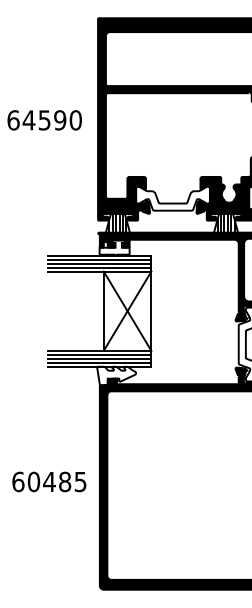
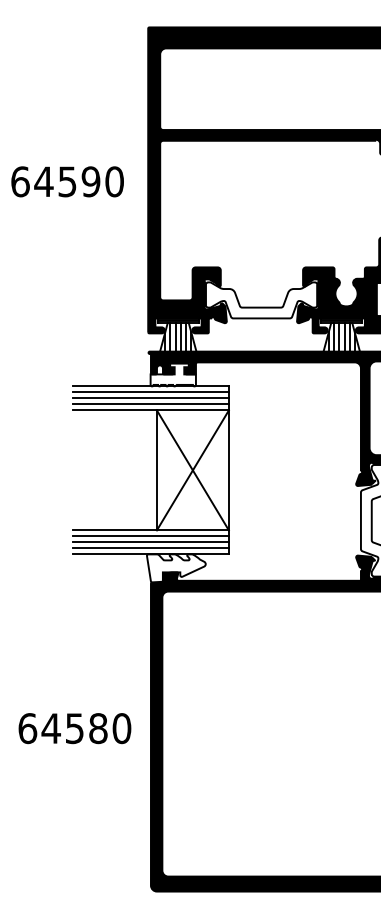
text: (56, 481) -> (85, 727), 60485 -> 64580

